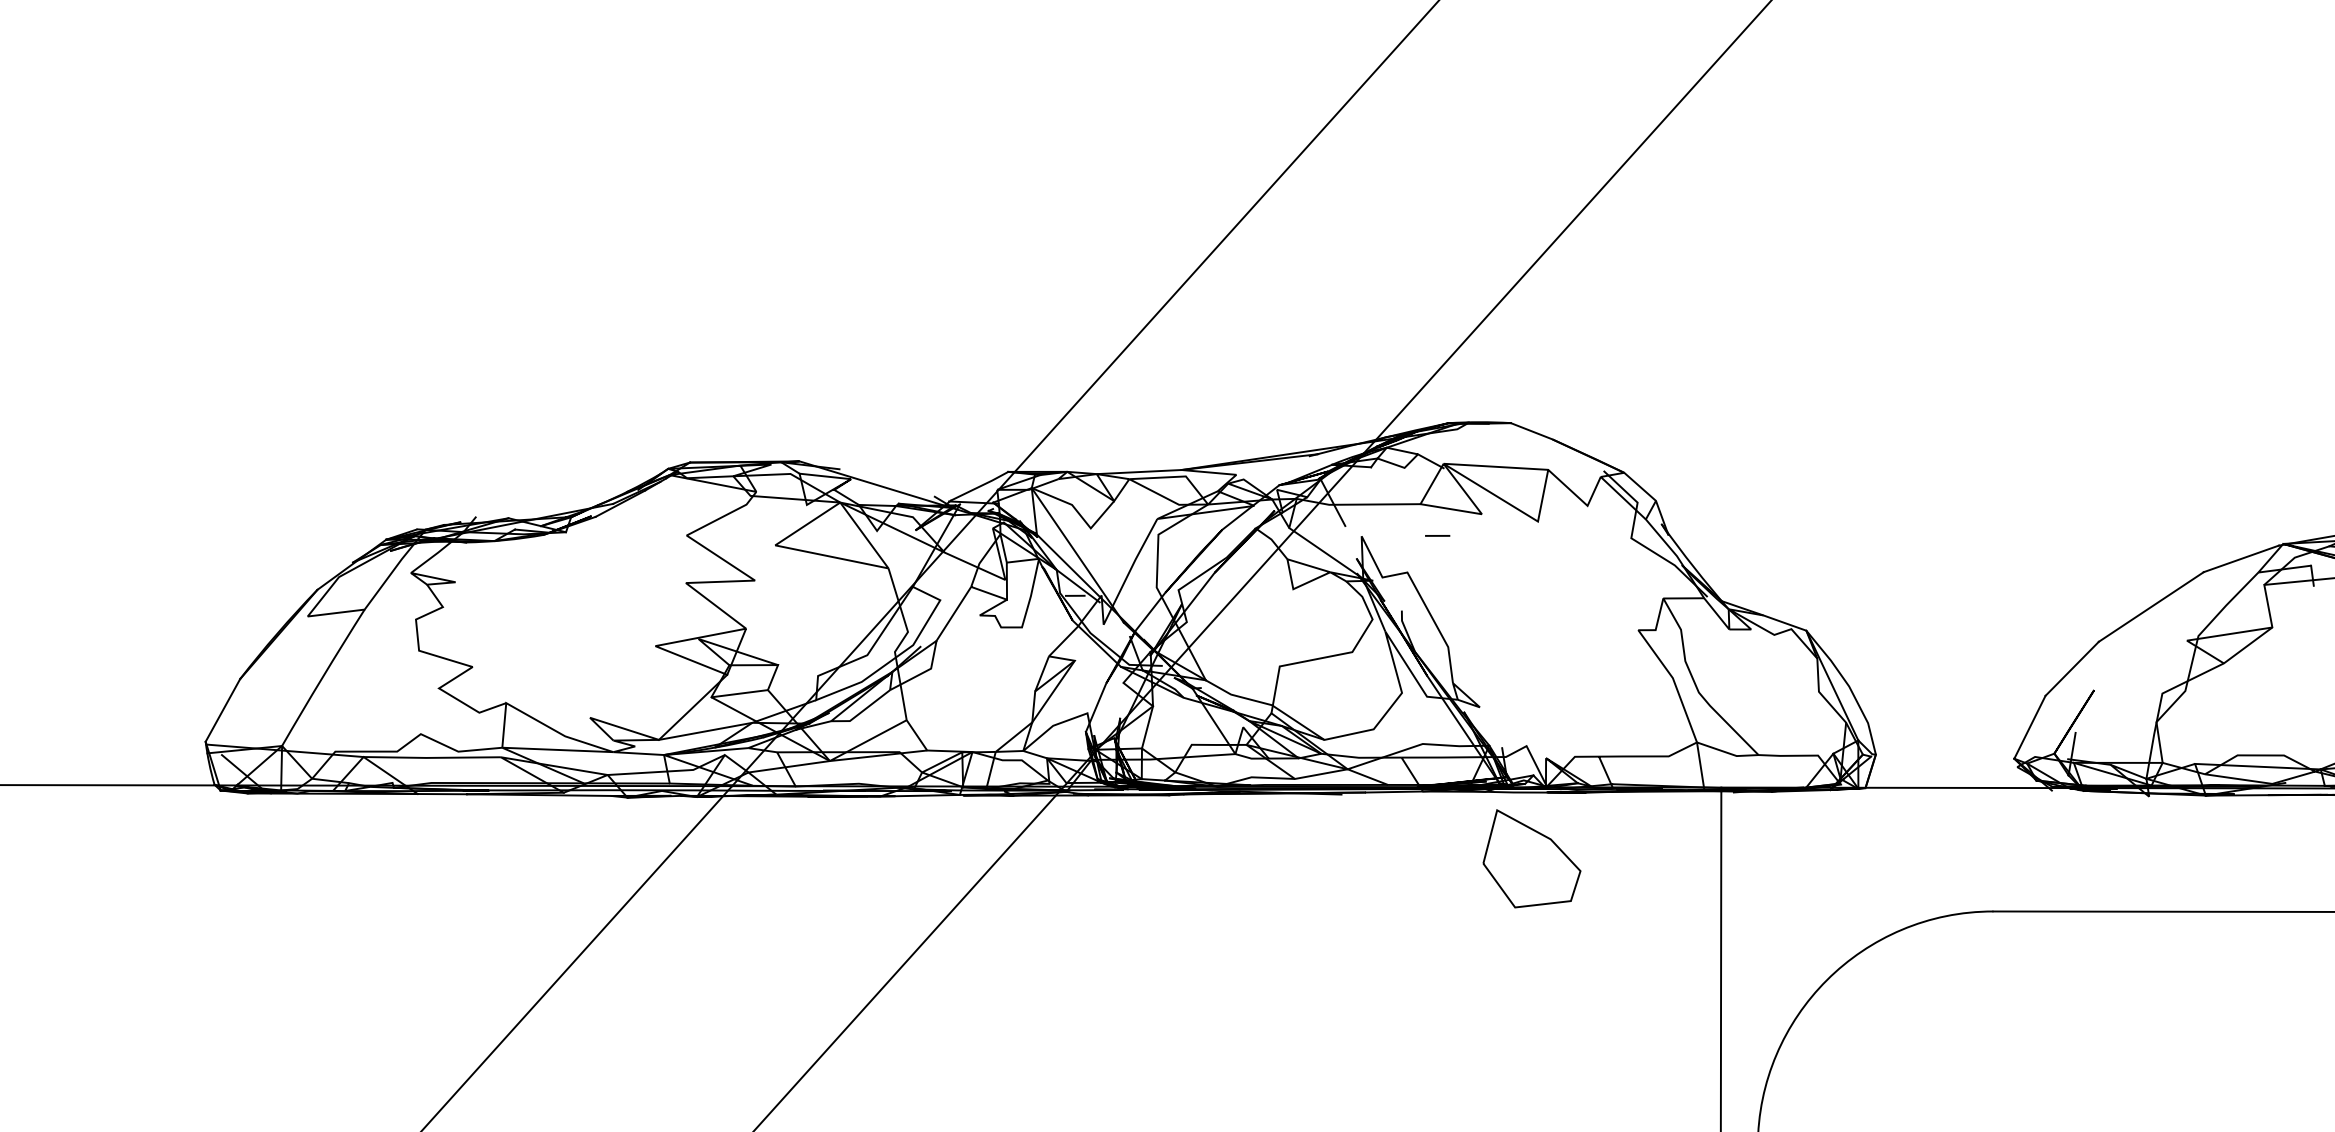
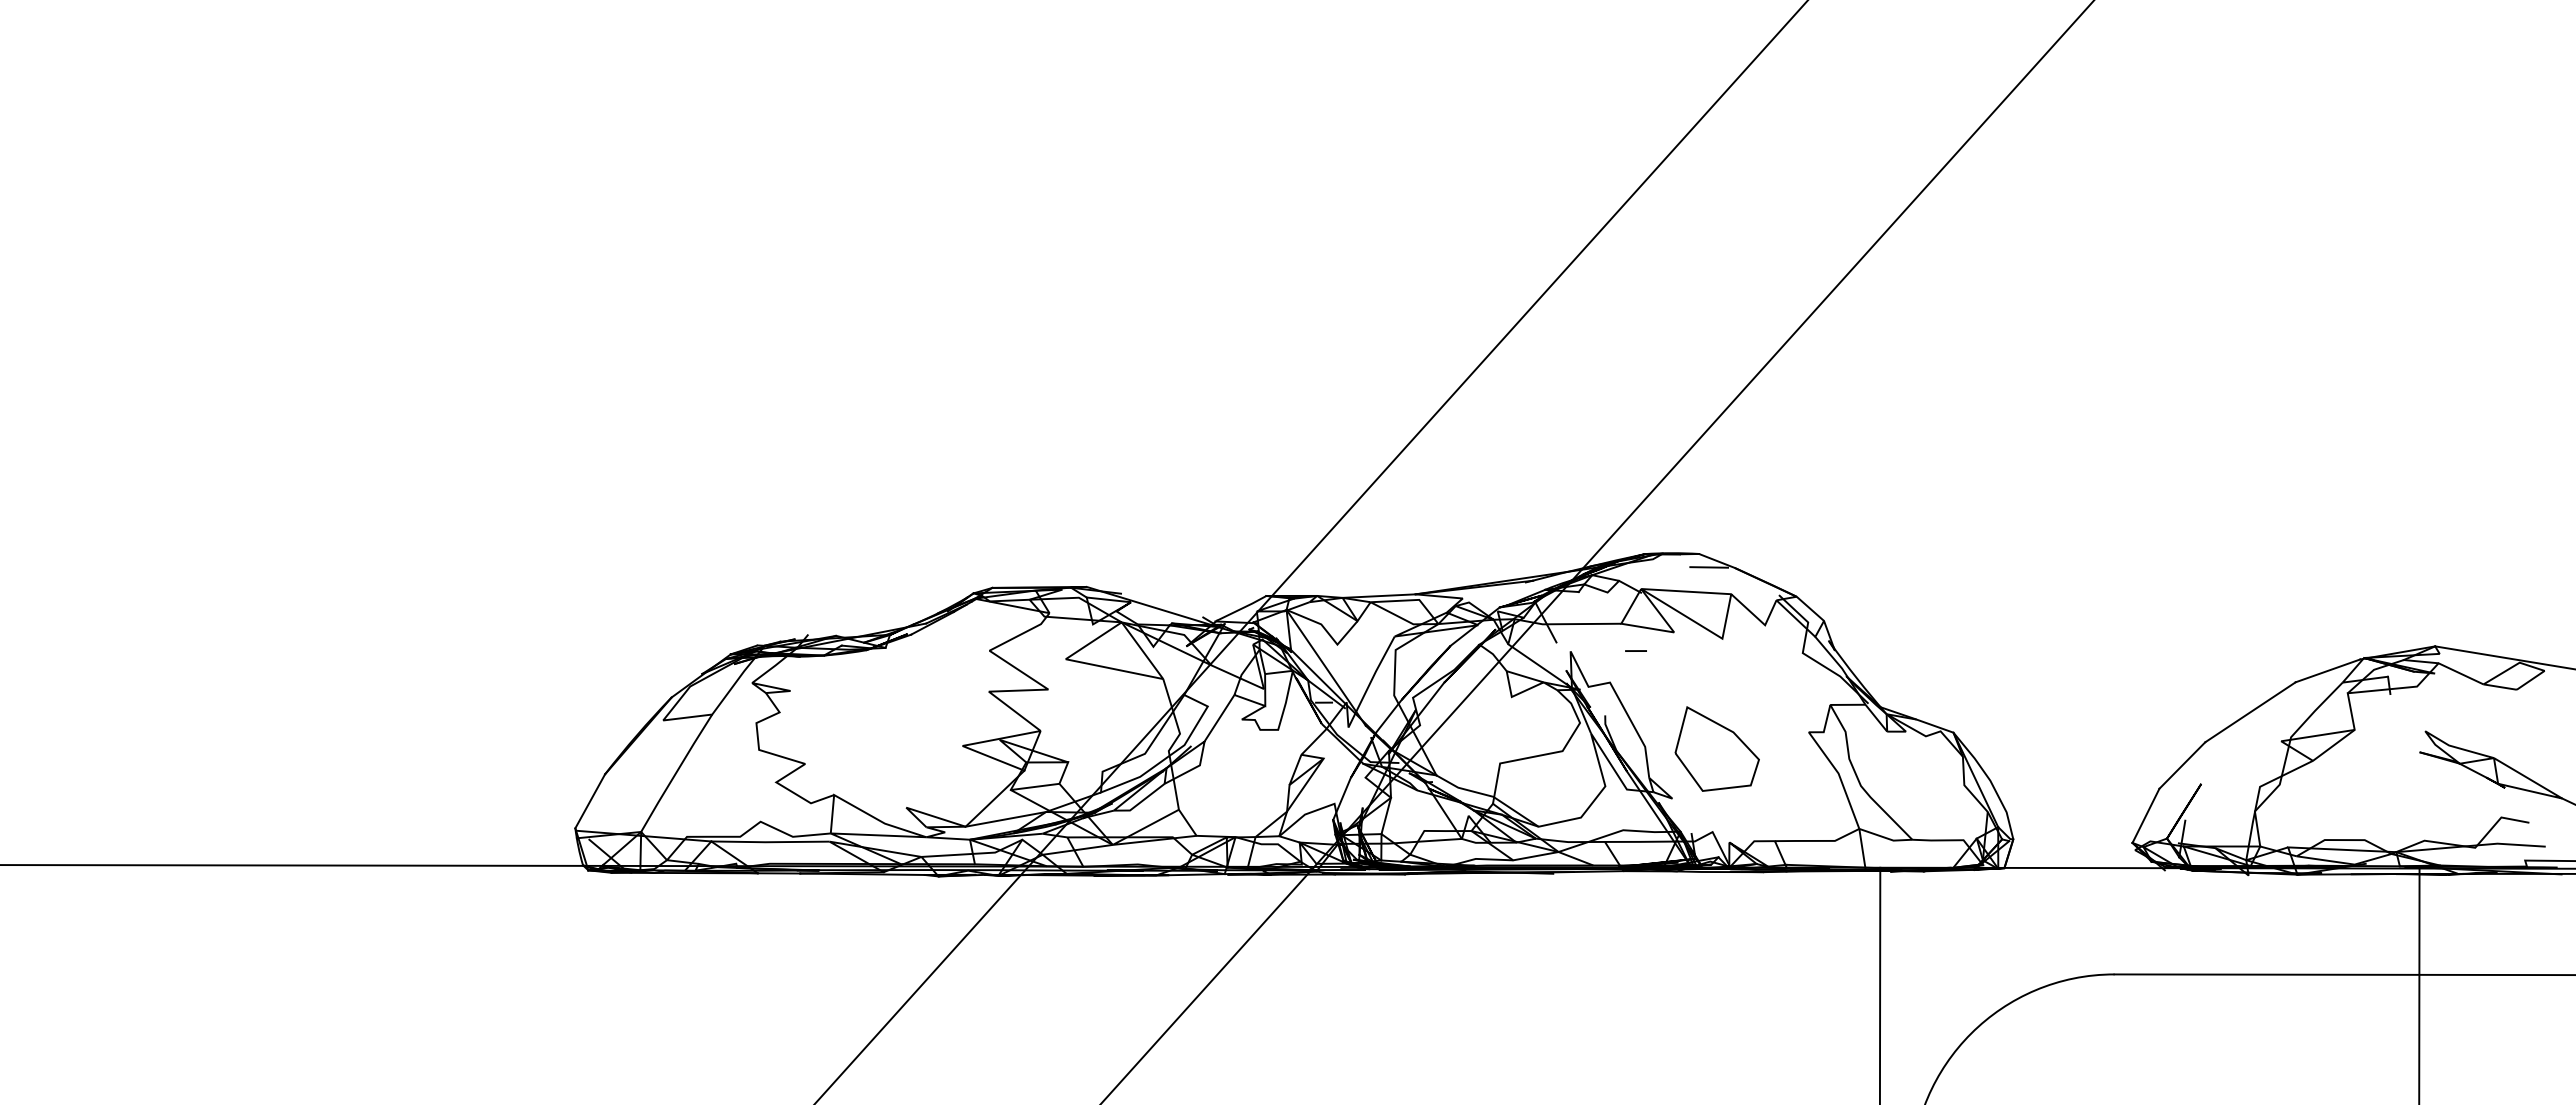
line: (1522, 438) -> (1709, 567), added
part: (1531, 858) -> (1716, 748), moved

